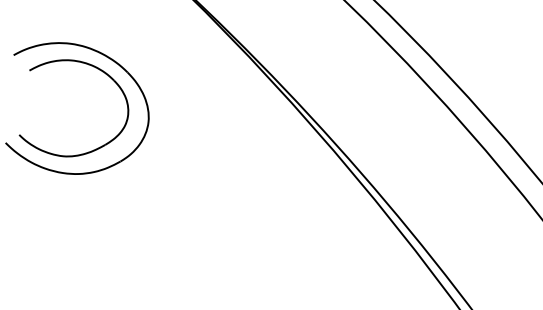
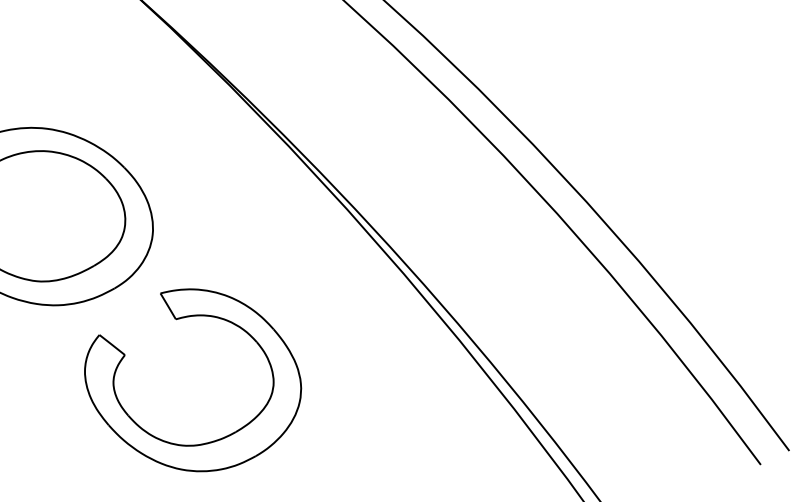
part: (166, 185) -> (176, 320), added

